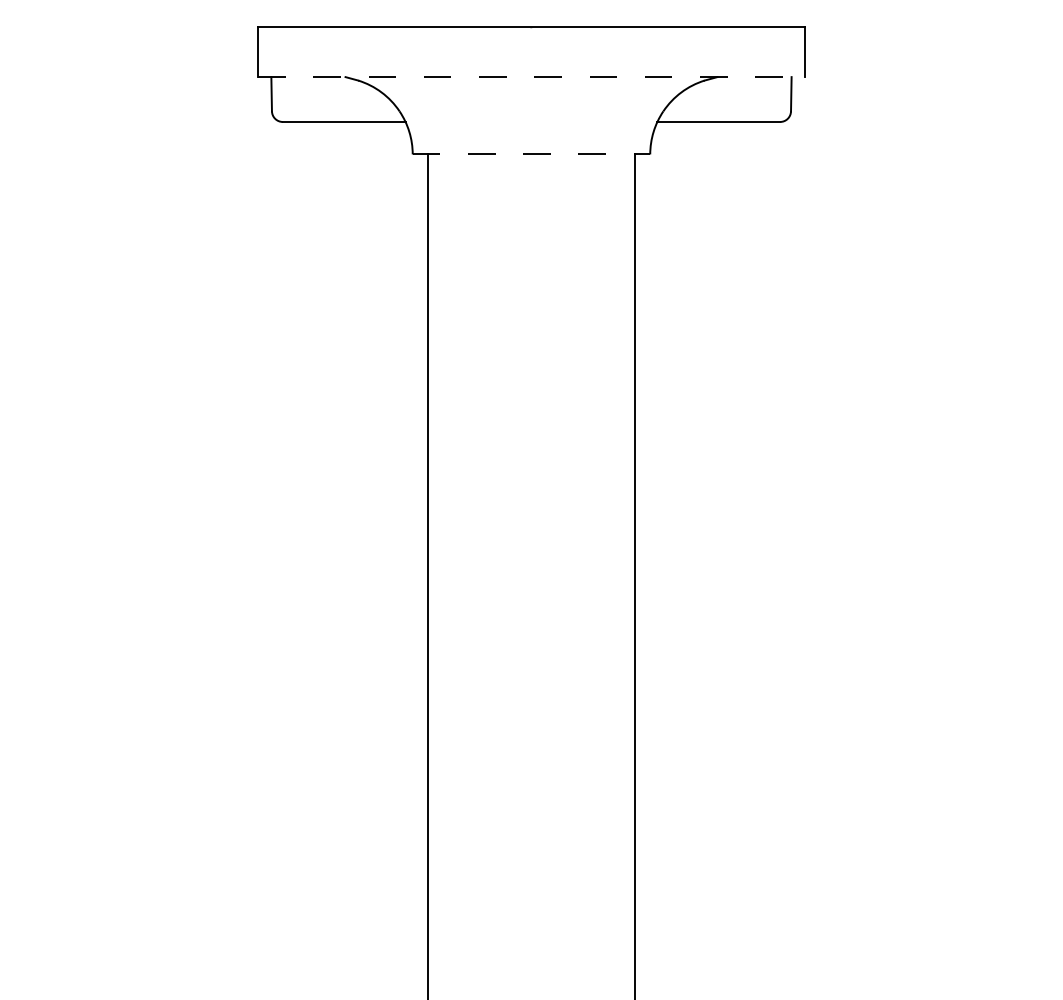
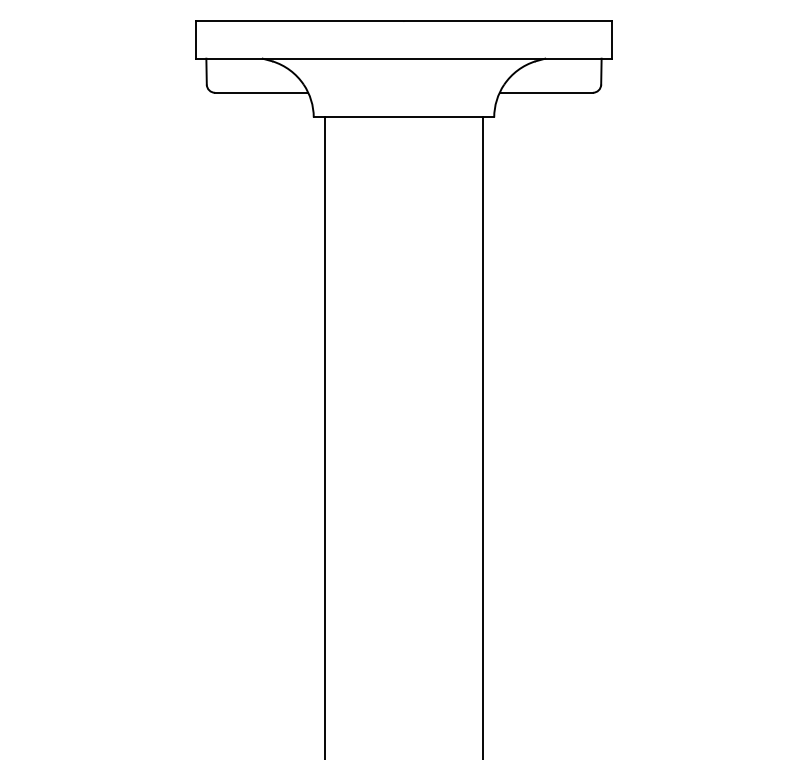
line: (532, 76) -> (404, 58), dashed -> solid
line: (532, 154) -> (404, 117), dashed -> solid

